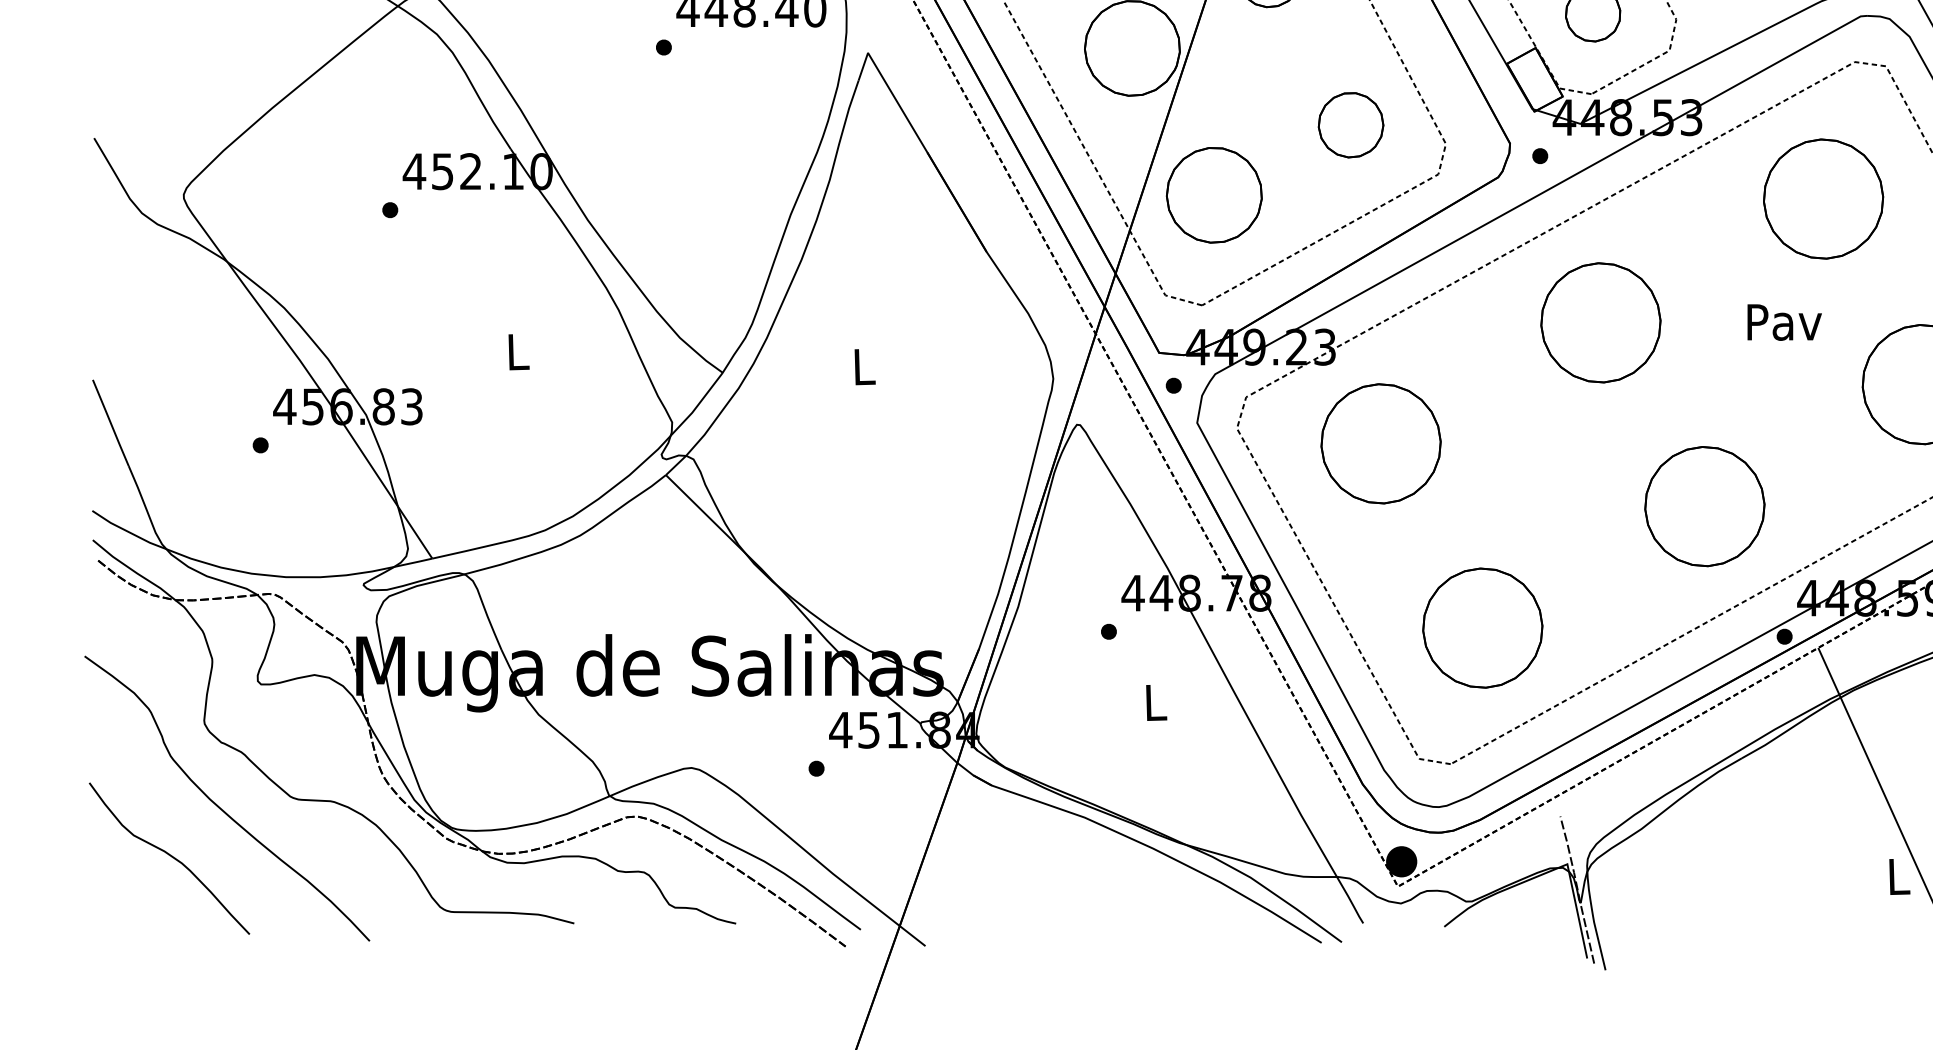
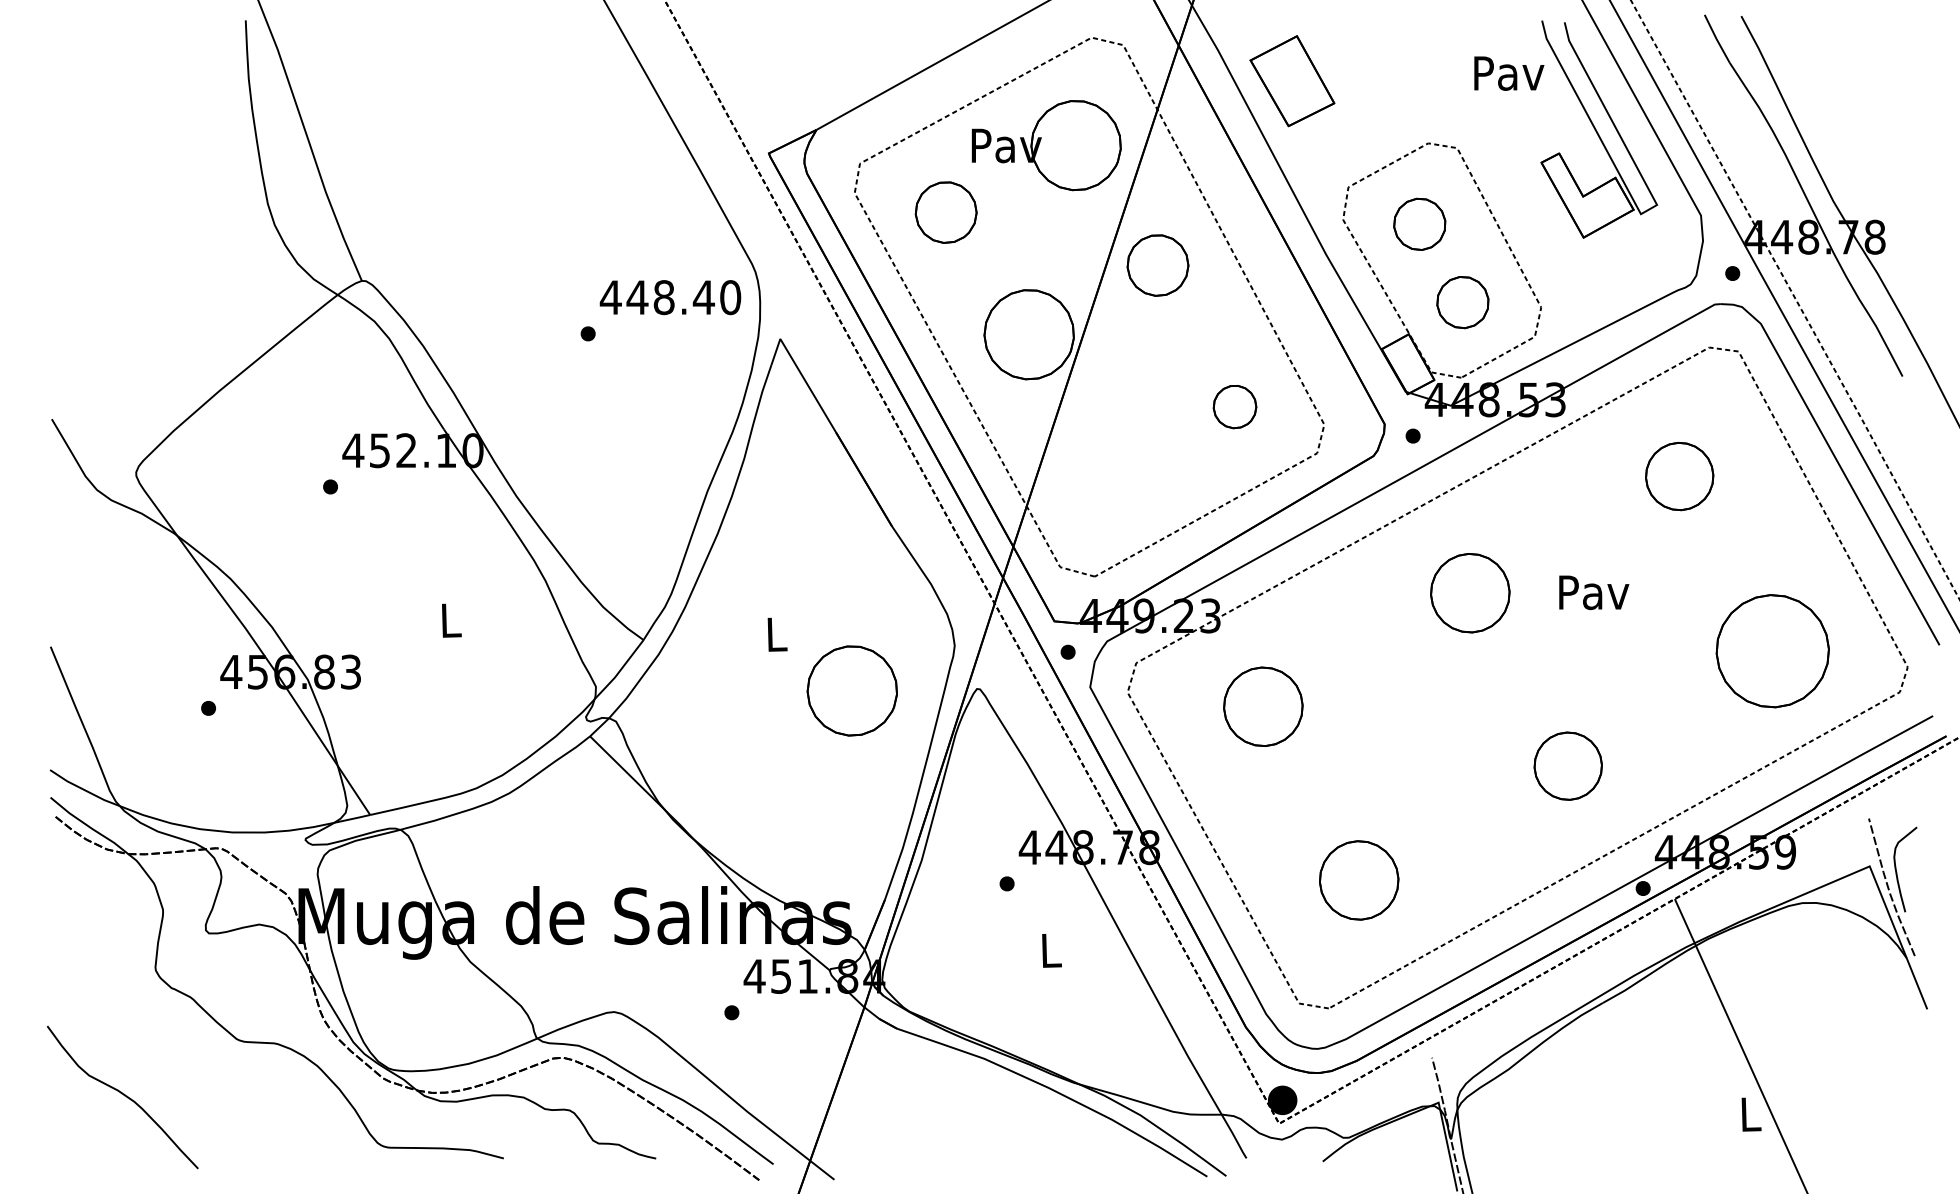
part: (1350, 124) -> (1234, 406), size x0.7
part: (1213, 194) -> (851, 690), moved
part: (1823, 199) -> (1679, 476), size x0.6
text: (1784, 322) -> (1594, 592), moved
part: (1601, 323) -> (1470, 593), size x0.7
part: (1381, 443) -> (1263, 706), size x0.7
part: (1705, 507) -> (1568, 766), size x0.6
part: (1483, 628) -> (1359, 880), size x0.7
curve: (219, 805) -> (169, 1047), removed

